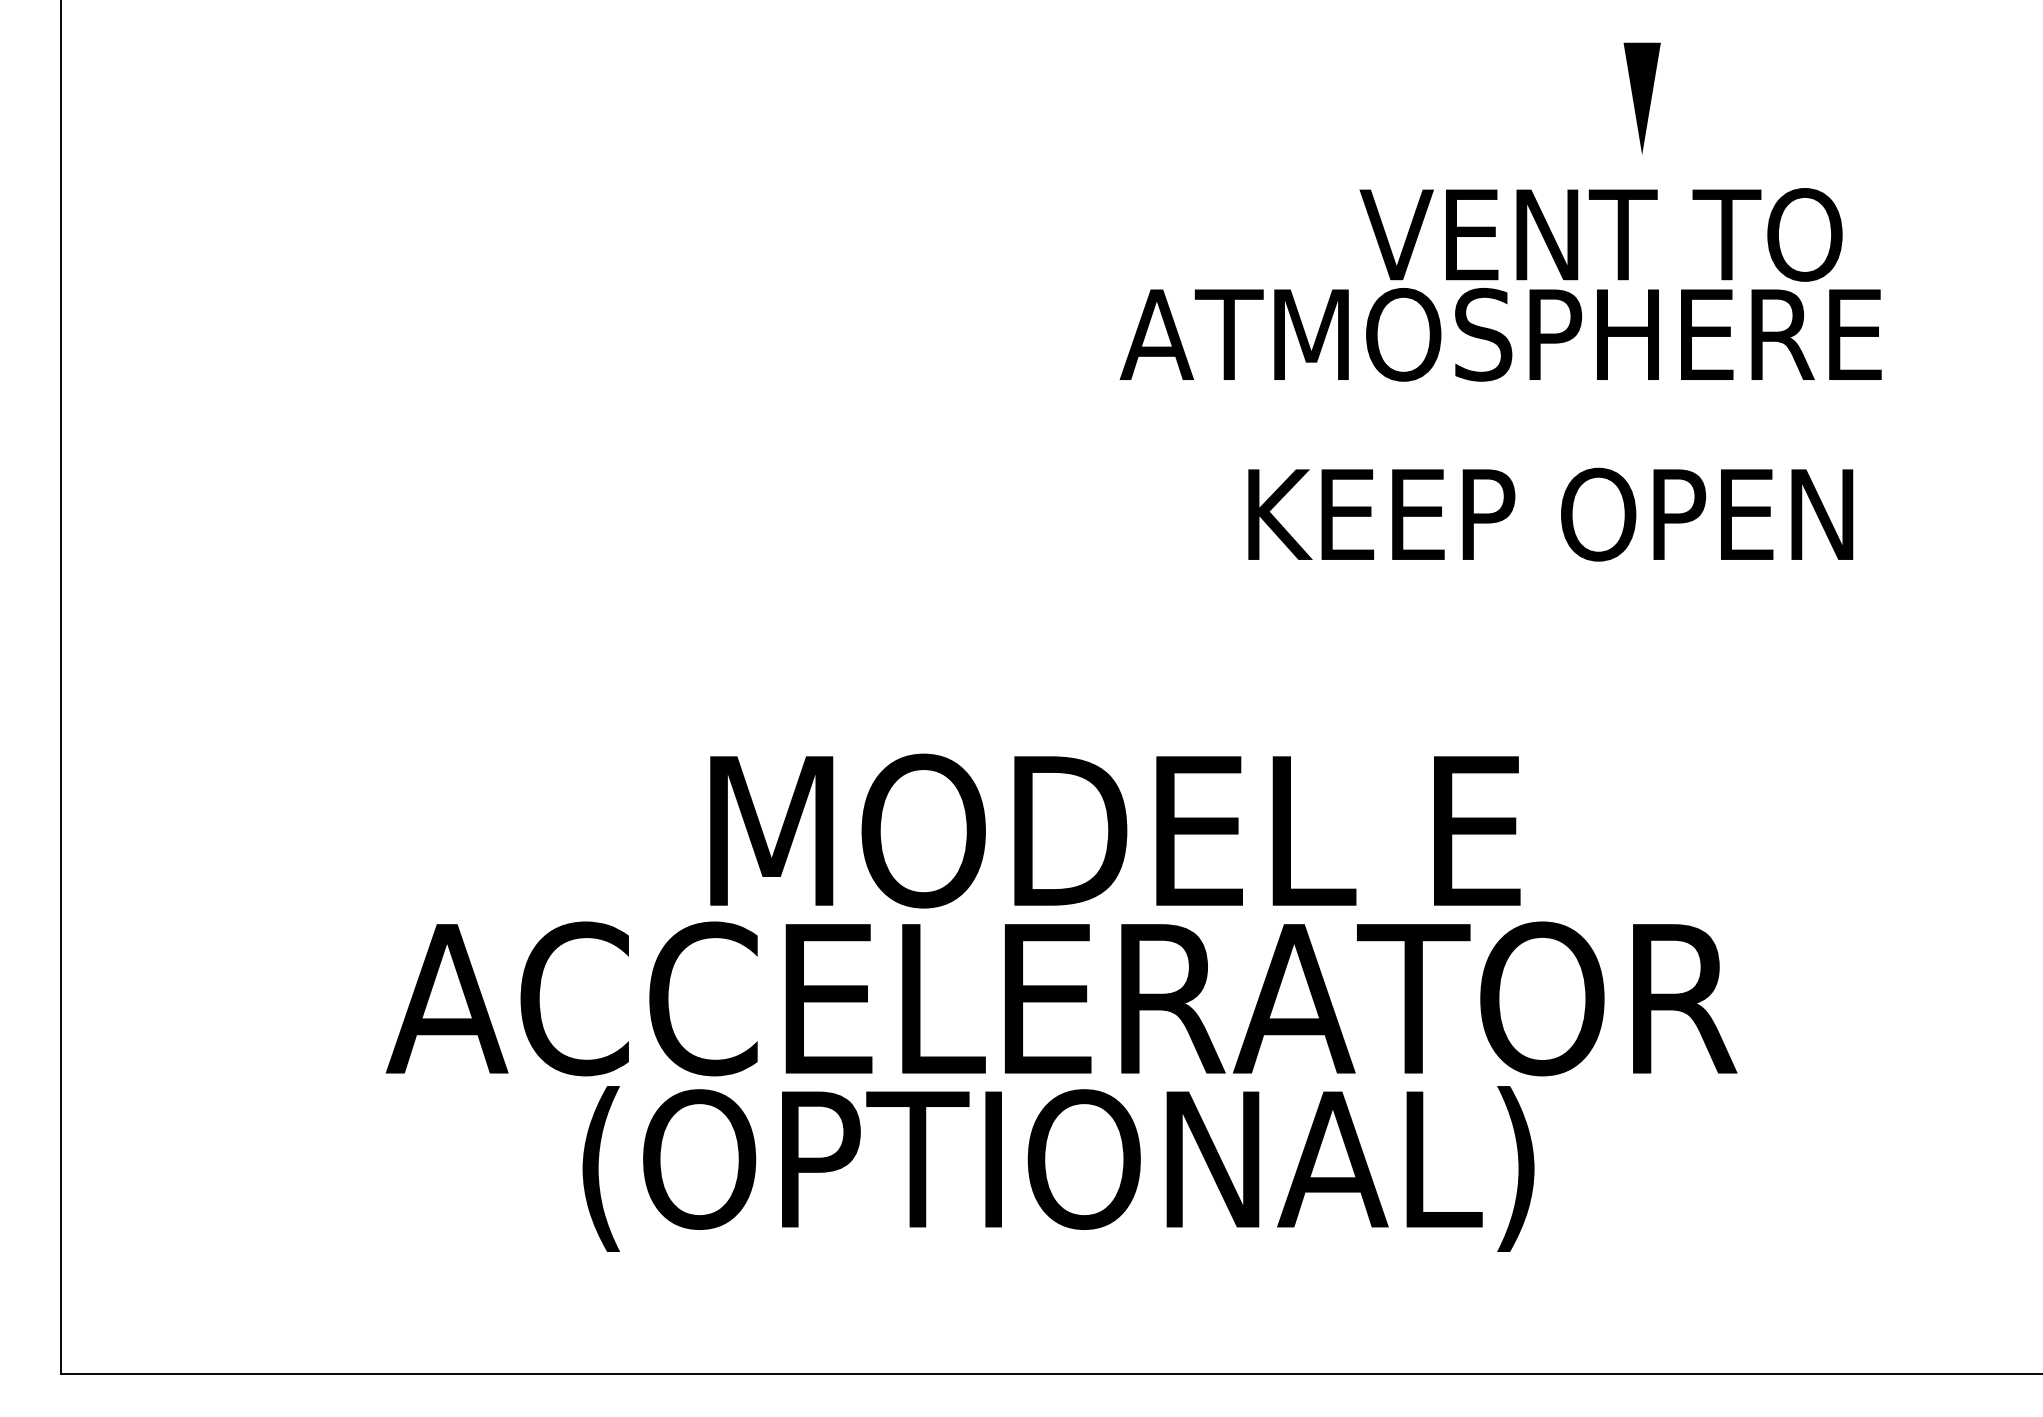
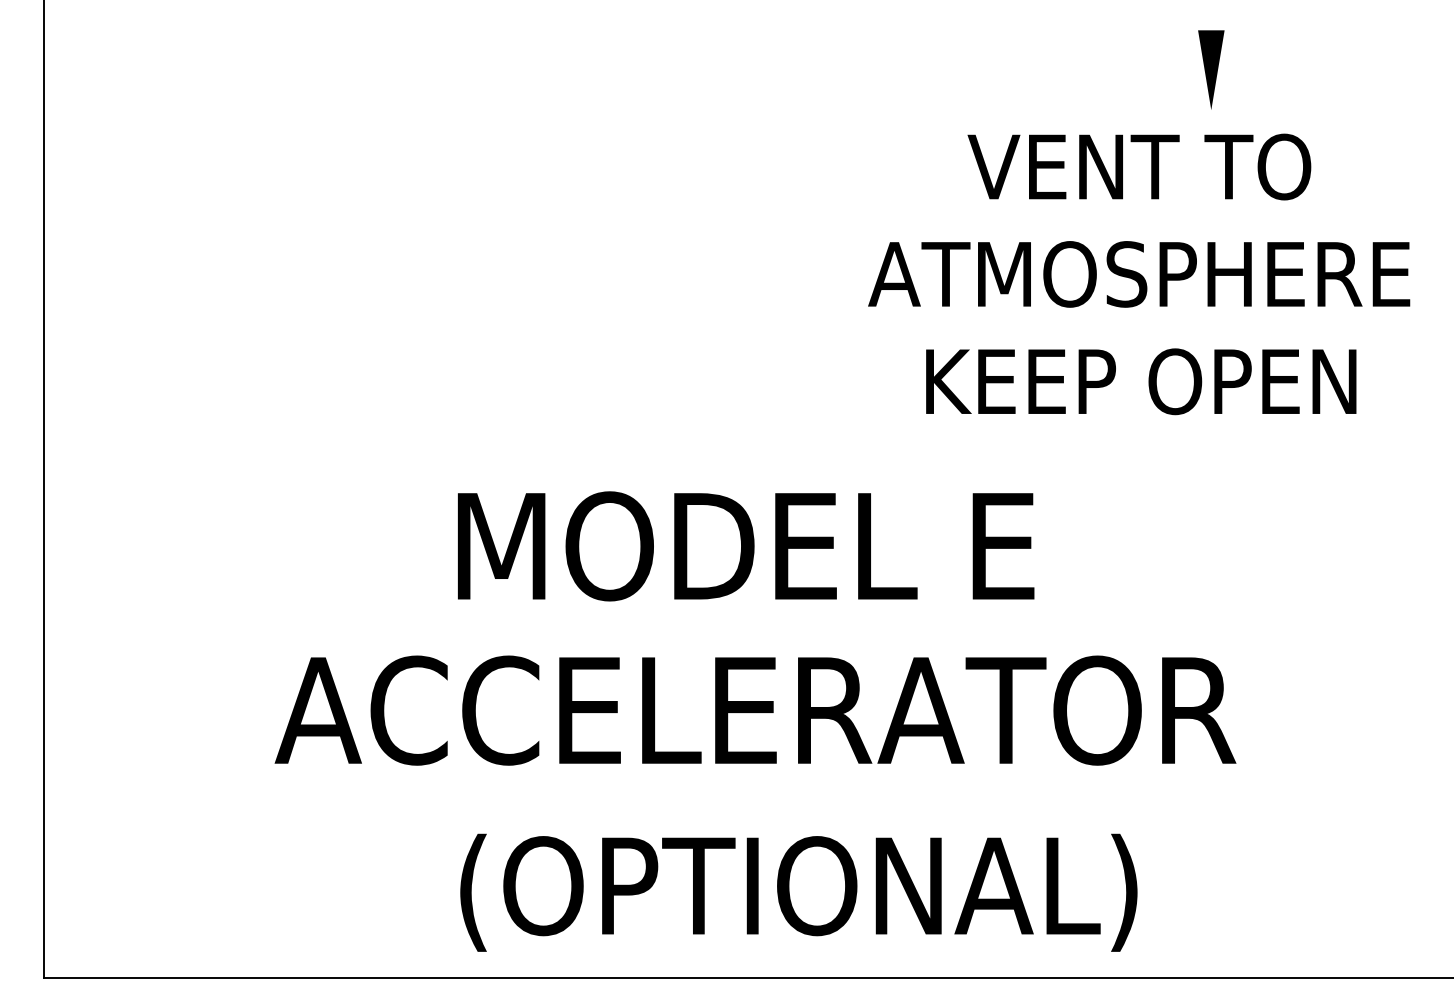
part: (1641, 98) -> (1210, 69), moved
text: (1500, 334) -> (1138, 274), moved
text: (1550, 514) -> (1141, 381), moved
text: (1115, 830) -> (746, 545), moved
text: (1058, 1168) -> (798, 892), moved

